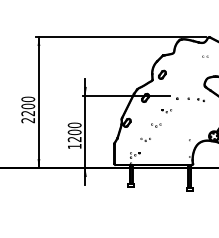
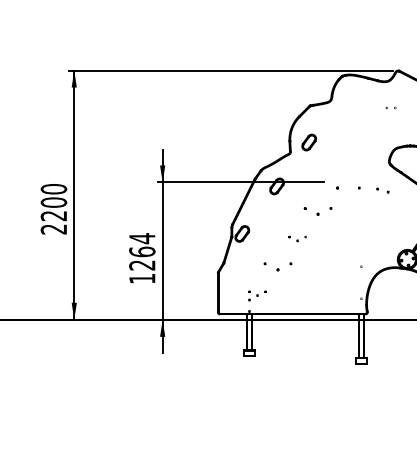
part: (166, 111) -> (316, 212), size x1.6
text: (74, 128) -> (141, 244), 1200 -> 1264
part: (145, 139) -> (276, 265), size x1.6

